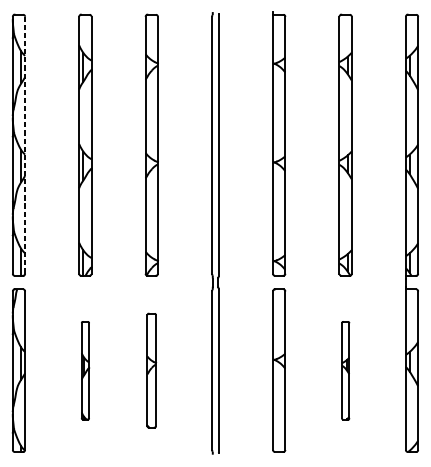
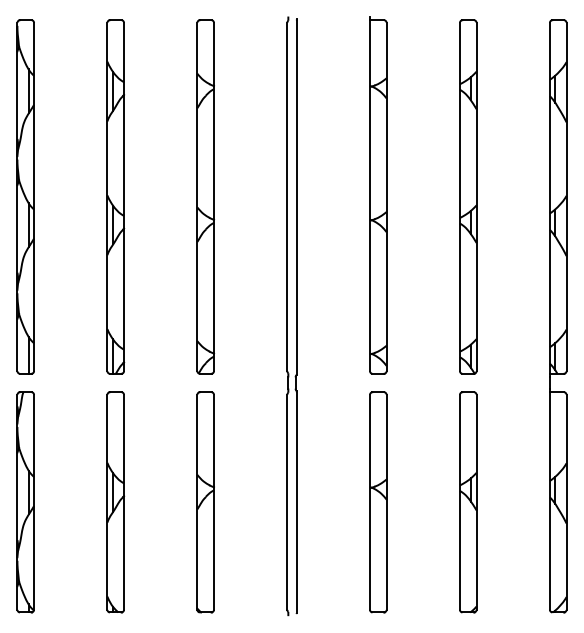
line: (25, 145) -> (34, 197), dashed -> solid
part: (85, 370) -> (115, 502), size x1.67
part: (151, 370) -> (205, 502), size x1.43
part: (345, 370) -> (468, 502), size x1.67

